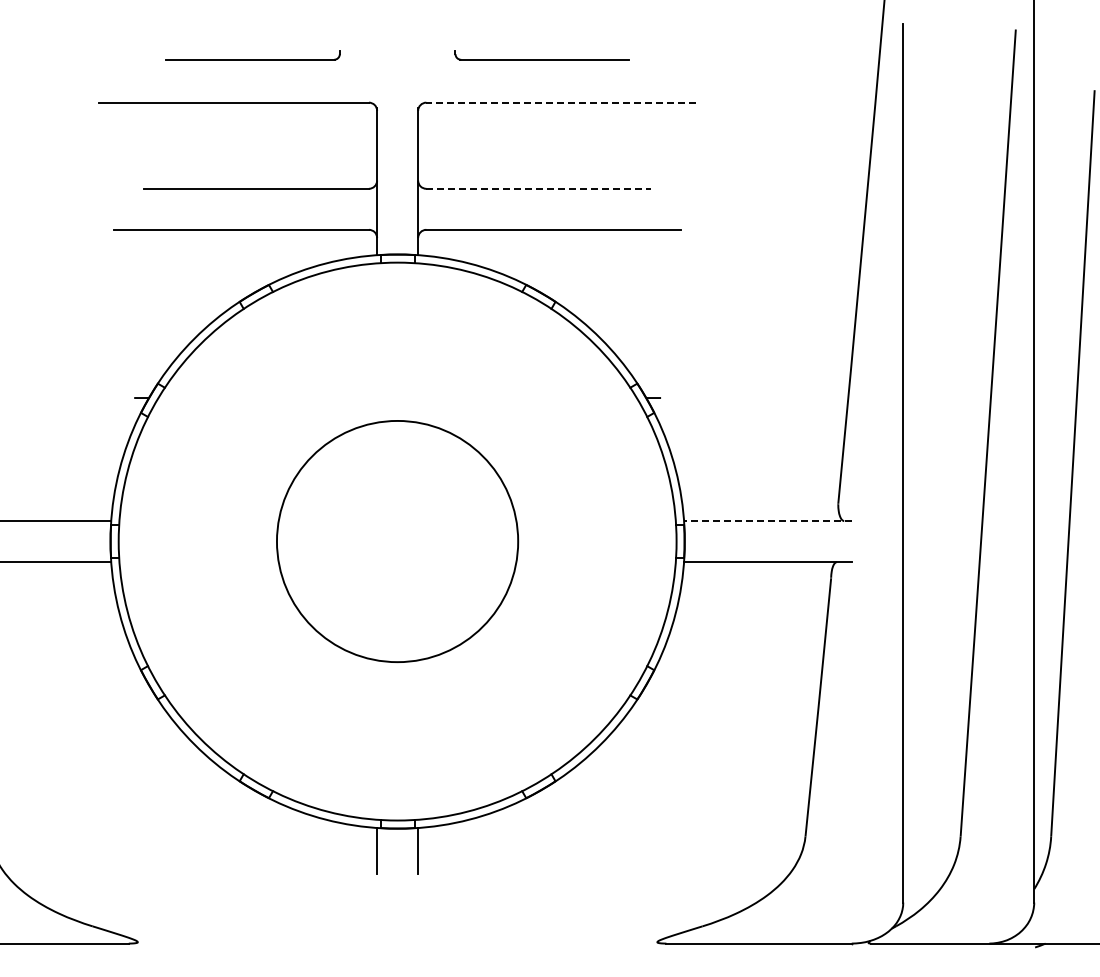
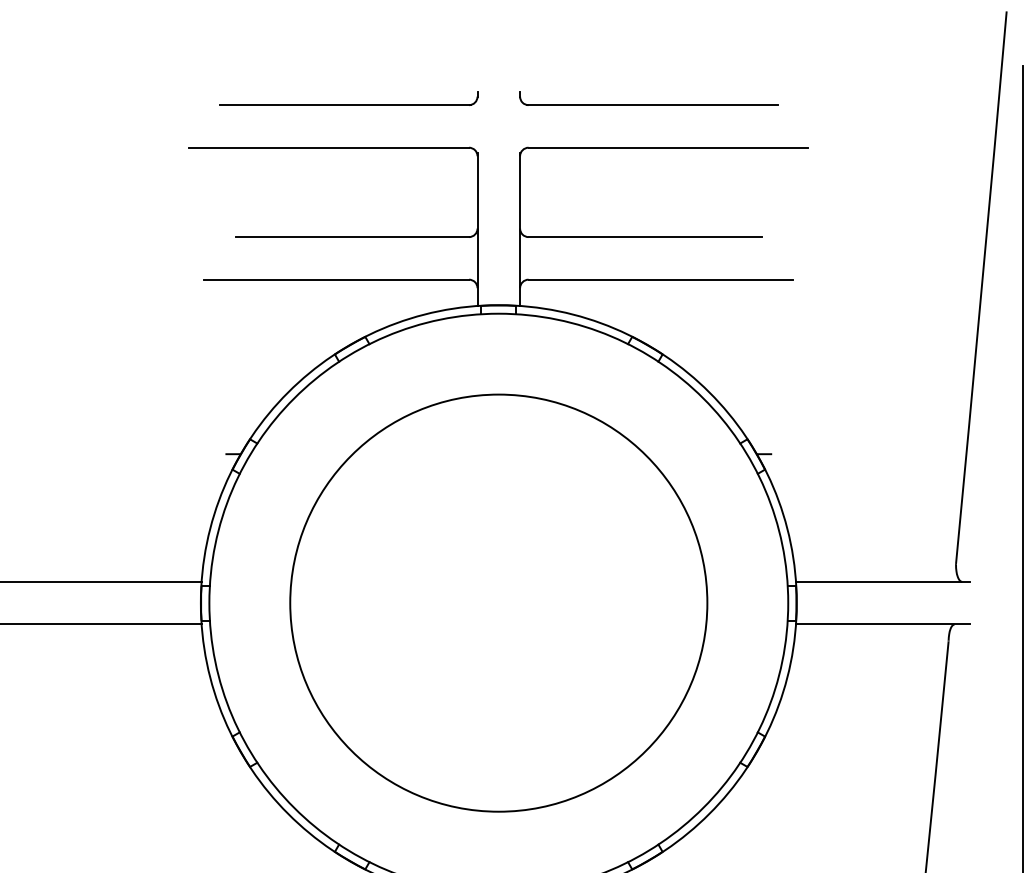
part: (252, 55) -> (348, 98), size x1.43
part: (542, 55) -> (649, 98), size x1.43
line: (561, 102) -> (668, 147), dashed -> solid
line: (539, 188) -> (646, 236), dashed -> solid
line: (767, 521) -> (882, 582), dashed -> solid
circle: (397, 541) -> (498, 603), size x1.67

